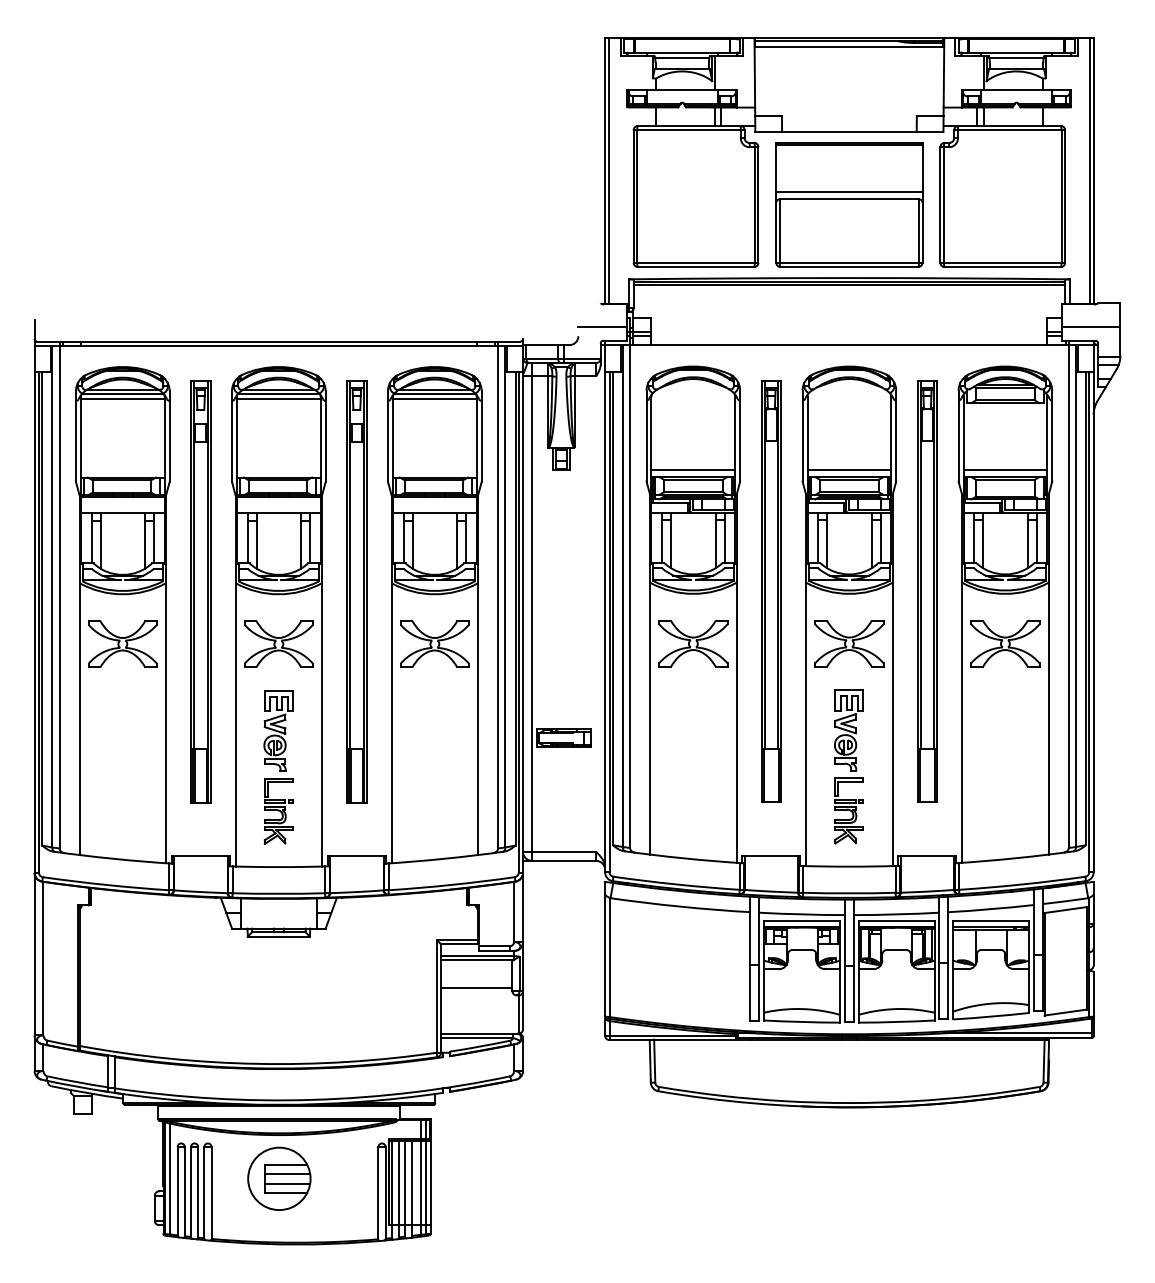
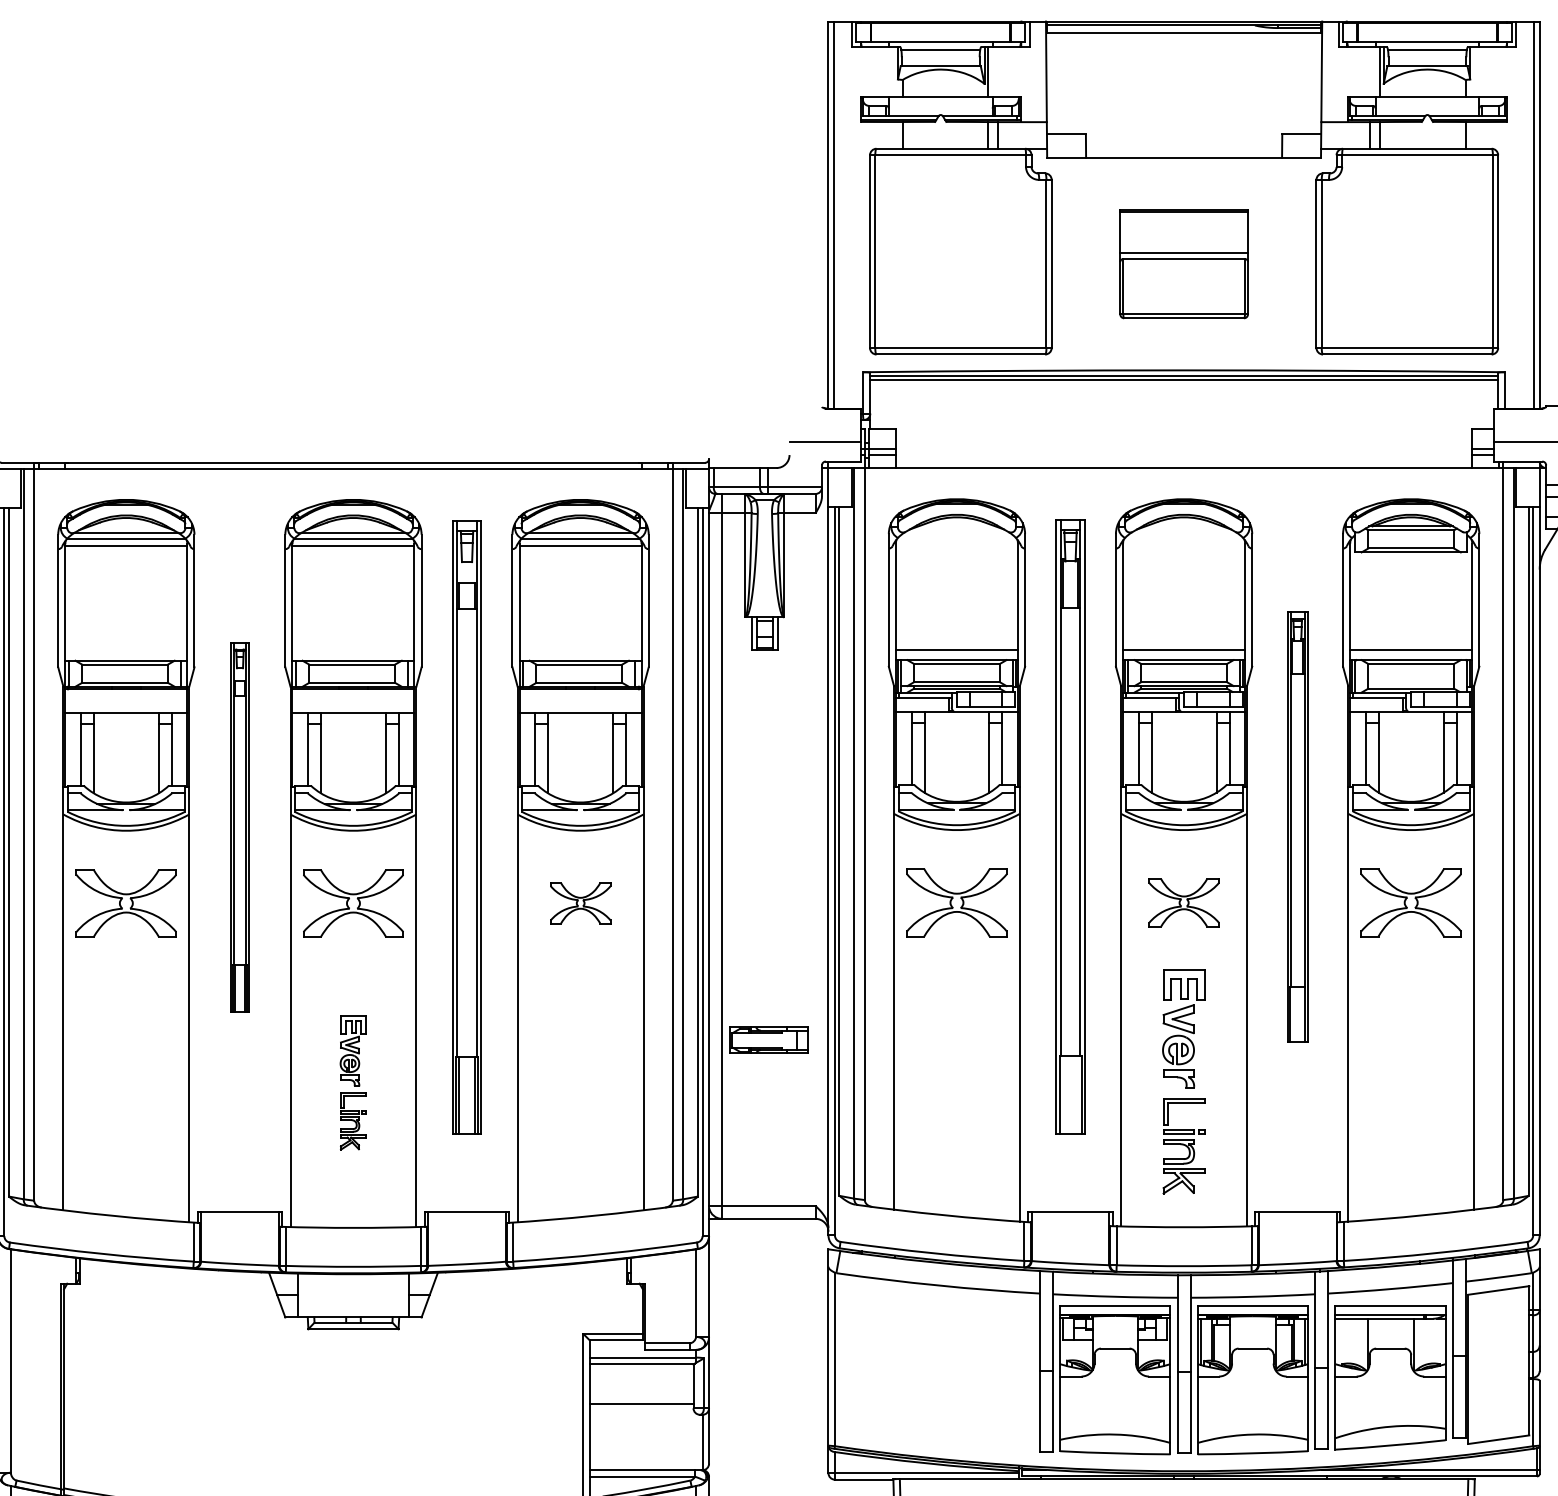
part: (849, 204) -> (1184, 263), size x0.6
part: (200, 591) -> (239, 826), size x0.6
part: (927, 591) -> (1297, 826), size x0.7
part: (434, 643) -> (580, 902), size x0.6
part: (849, 643) -> (1184, 902), size x0.7
part: (278, 767) -> (352, 1082), size x0.6

